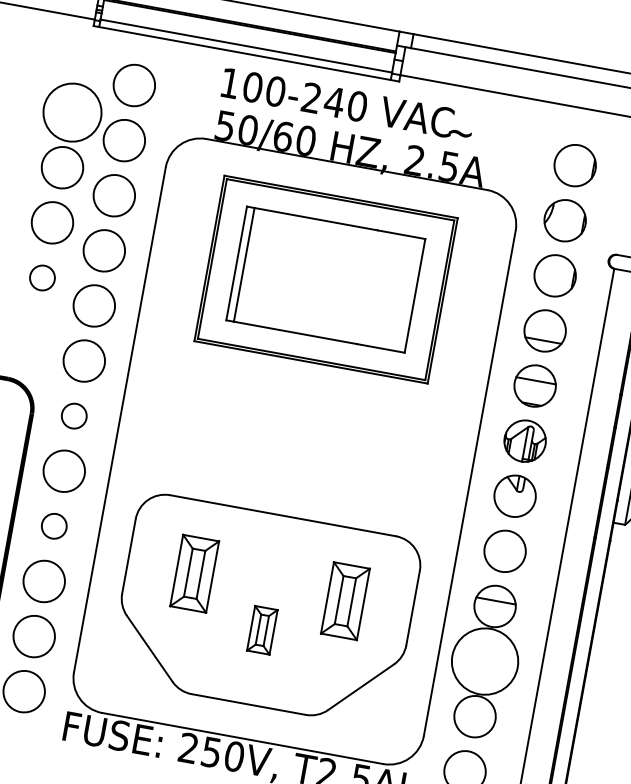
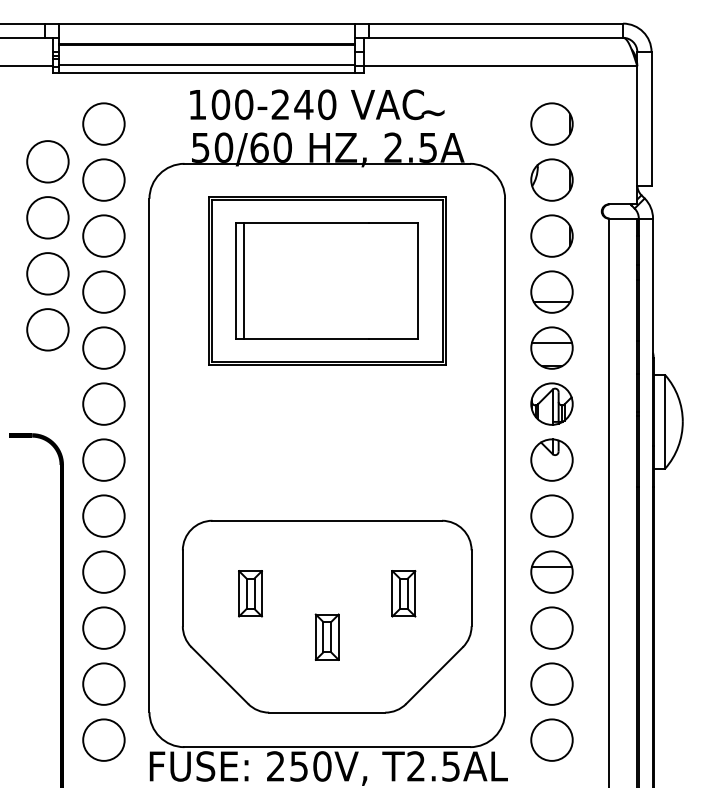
circle: (72, 112) -> (47, 161), size x0.71
circle: (42, 277) -> (47, 329), size x1.67
circle: (73, 415) -> (103, 459), size x1.67
circle: (53, 525) -> (103, 571), size x1.67
part: (194, 573) -> (250, 593), size x0.62
part: (345, 600) -> (403, 593), size x0.62
circle: (484, 660) -> (551, 627), size x0.62

